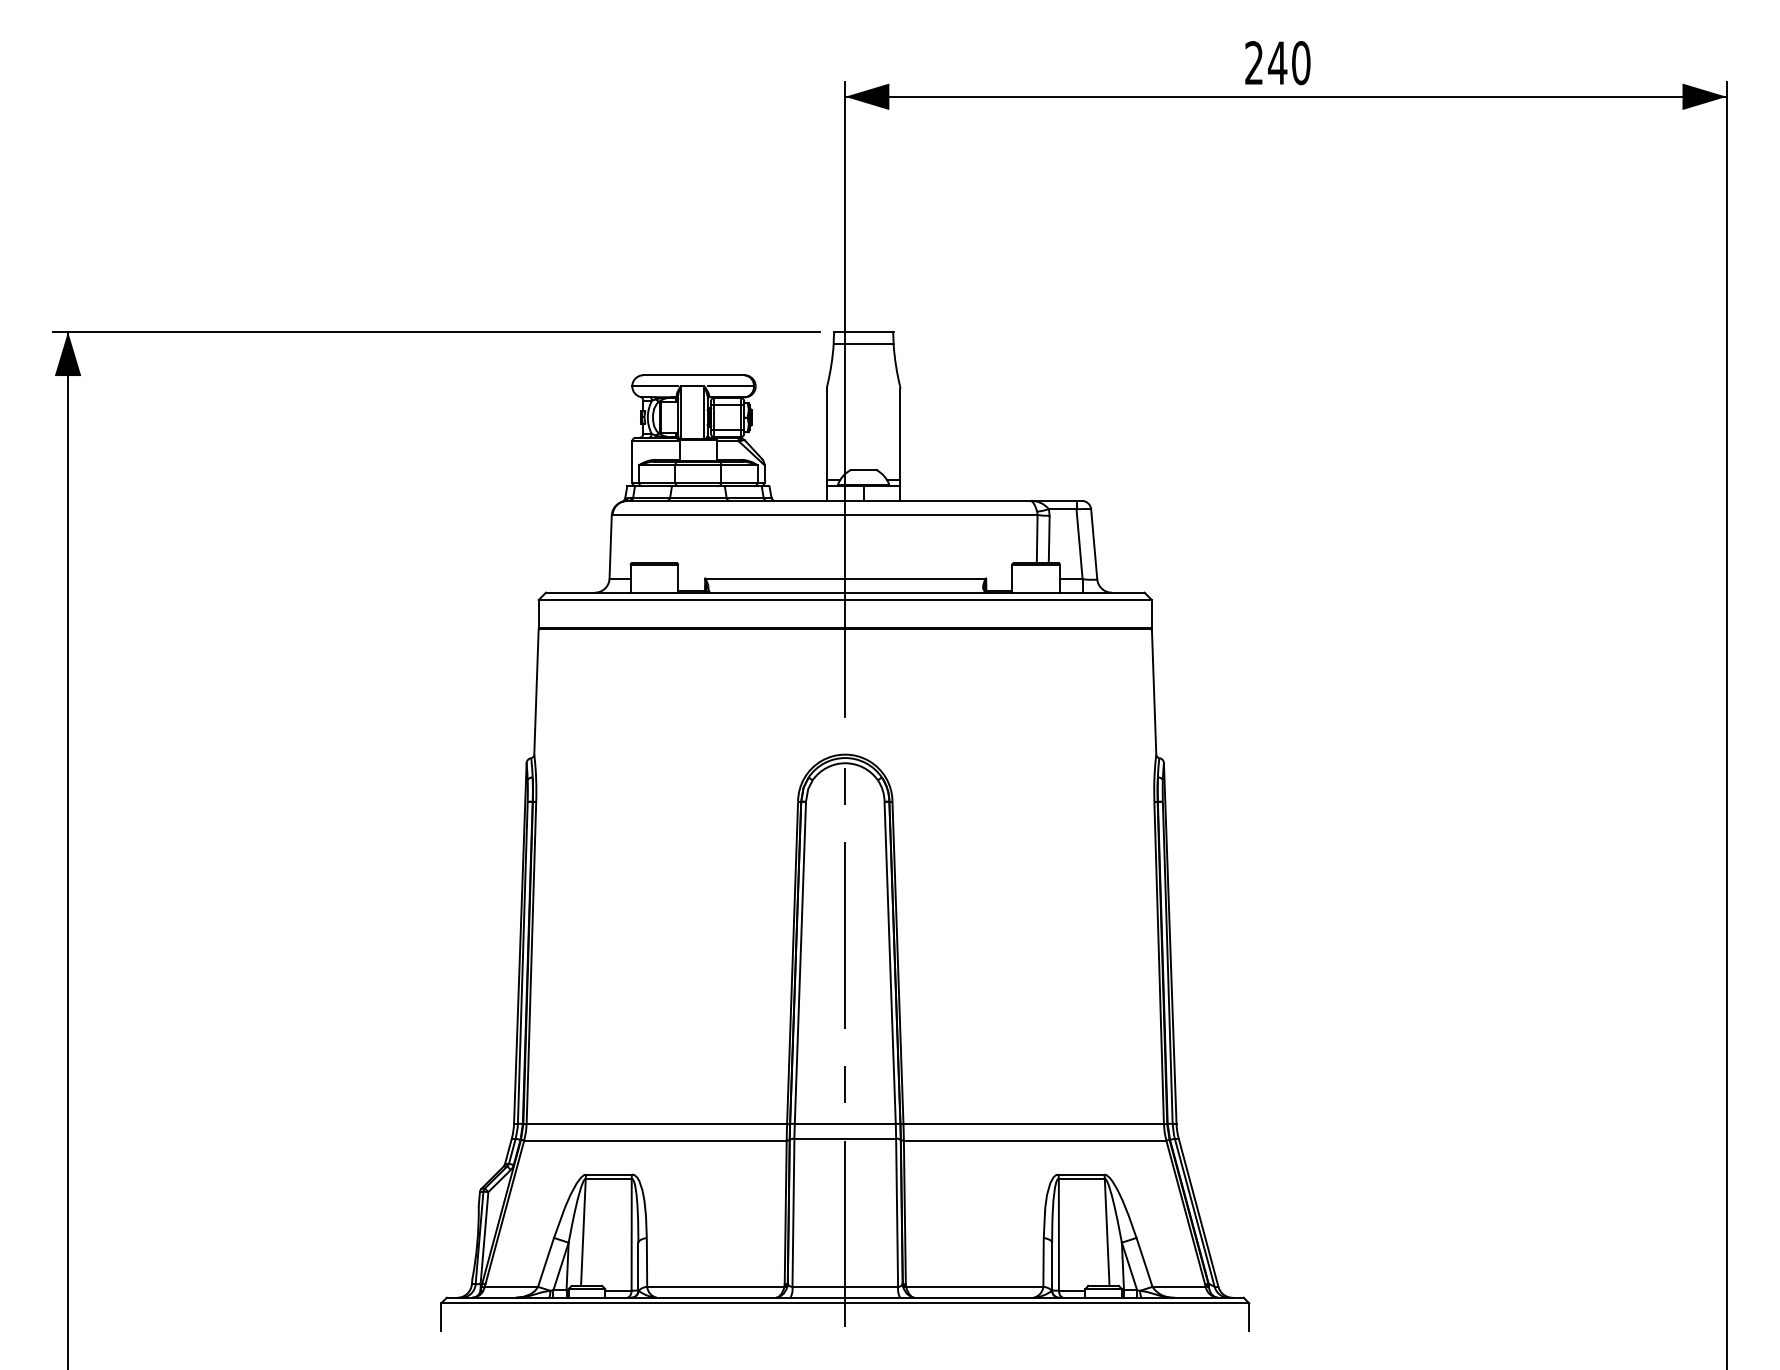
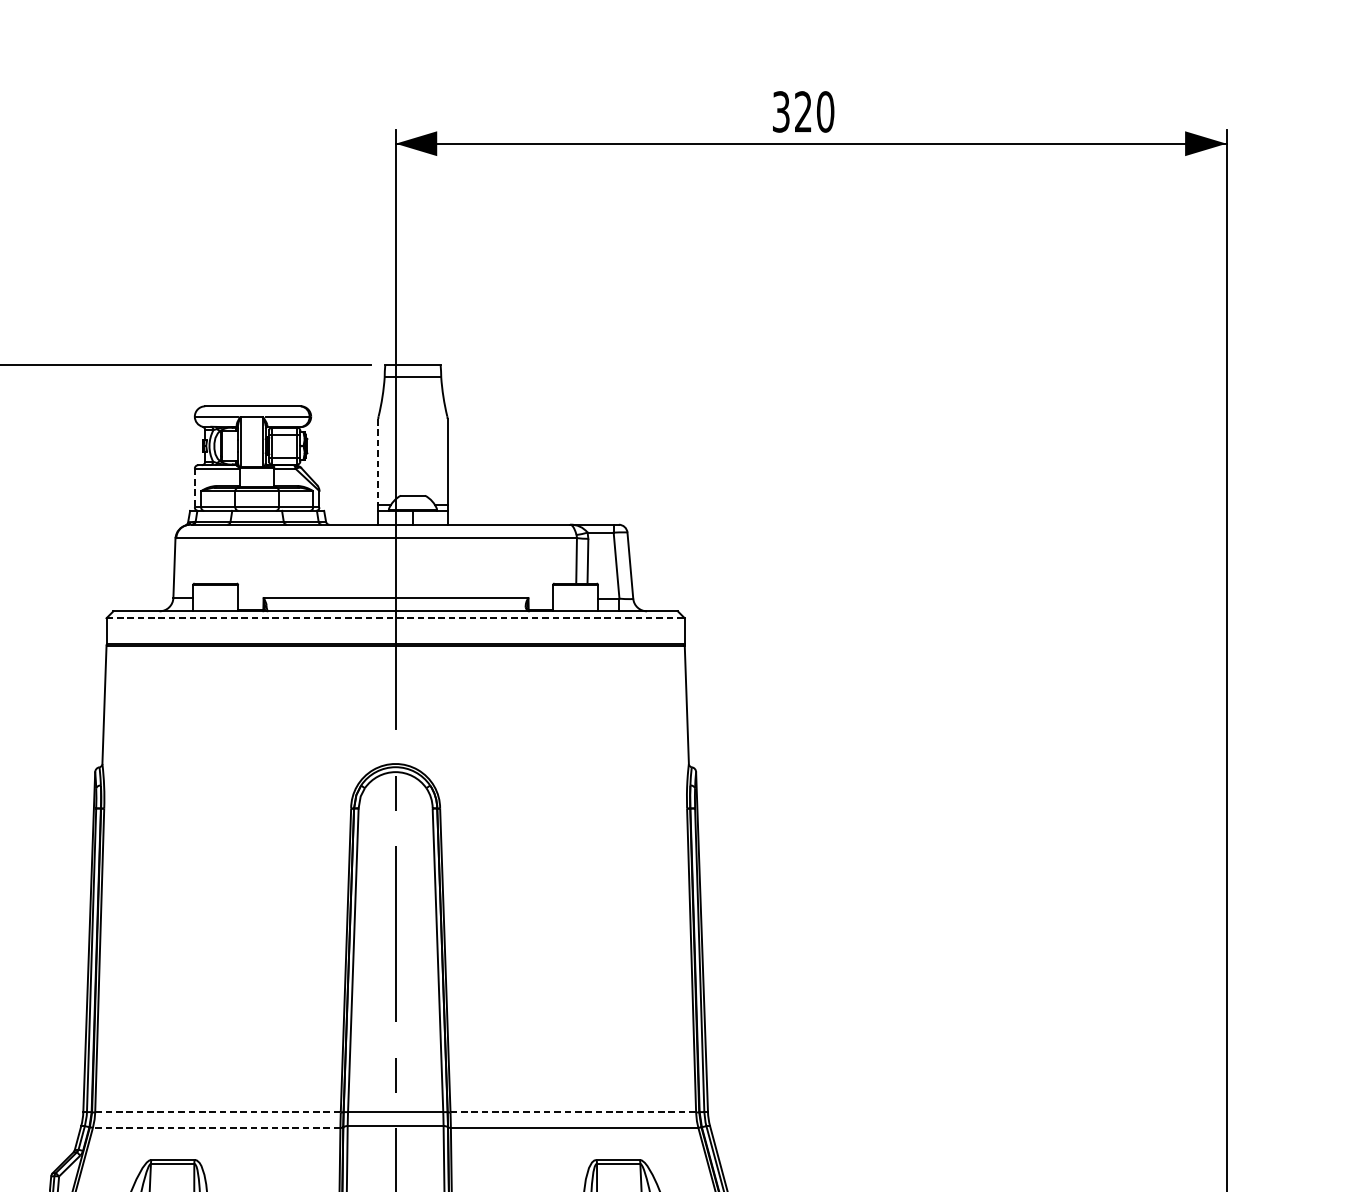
text: (1266, 63) -> (792, 112), 240 -> 320
line: (826, 434) -> (377, 462), solid -> dashed
line: (632, 461) -> (195, 487), solid -> dashed
line: (845, 600) -> (395, 618), solid -> dashed
line: (657, 1124) -> (218, 1112), solid -> dashed
line: (1034, 1124) -> (574, 1112), solid -> dashed
line: (654, 1140) -> (215, 1127), solid -> dashed

